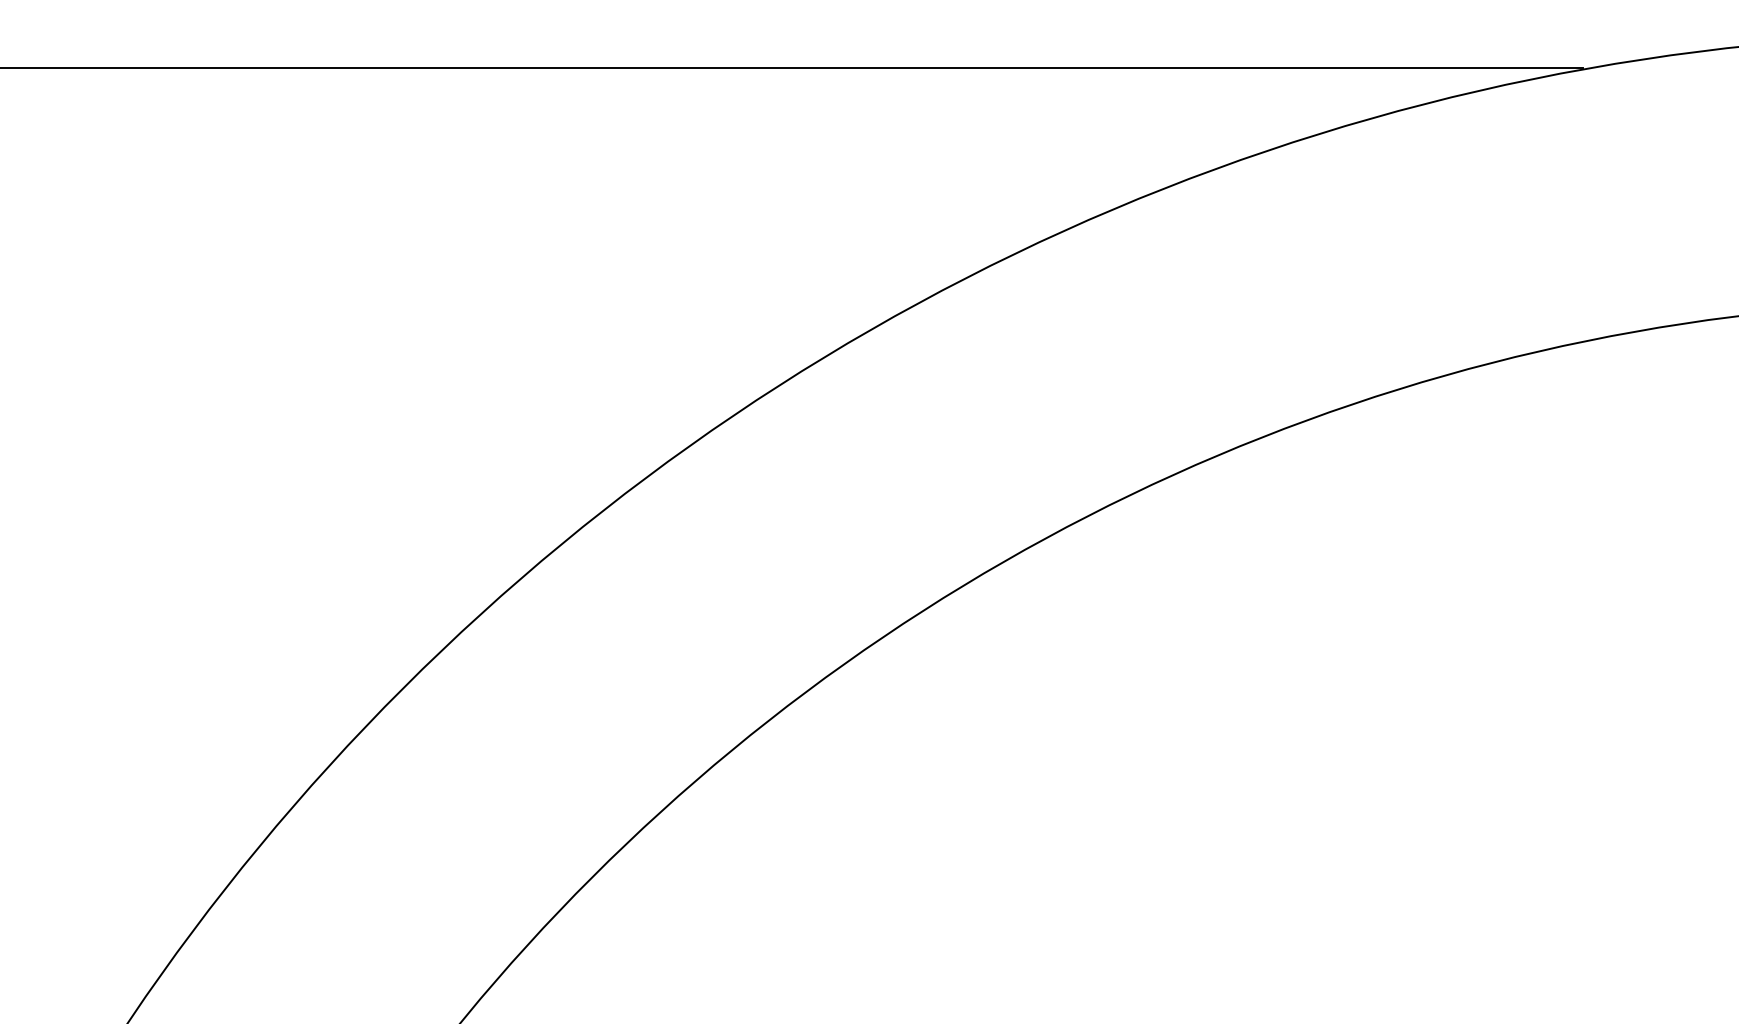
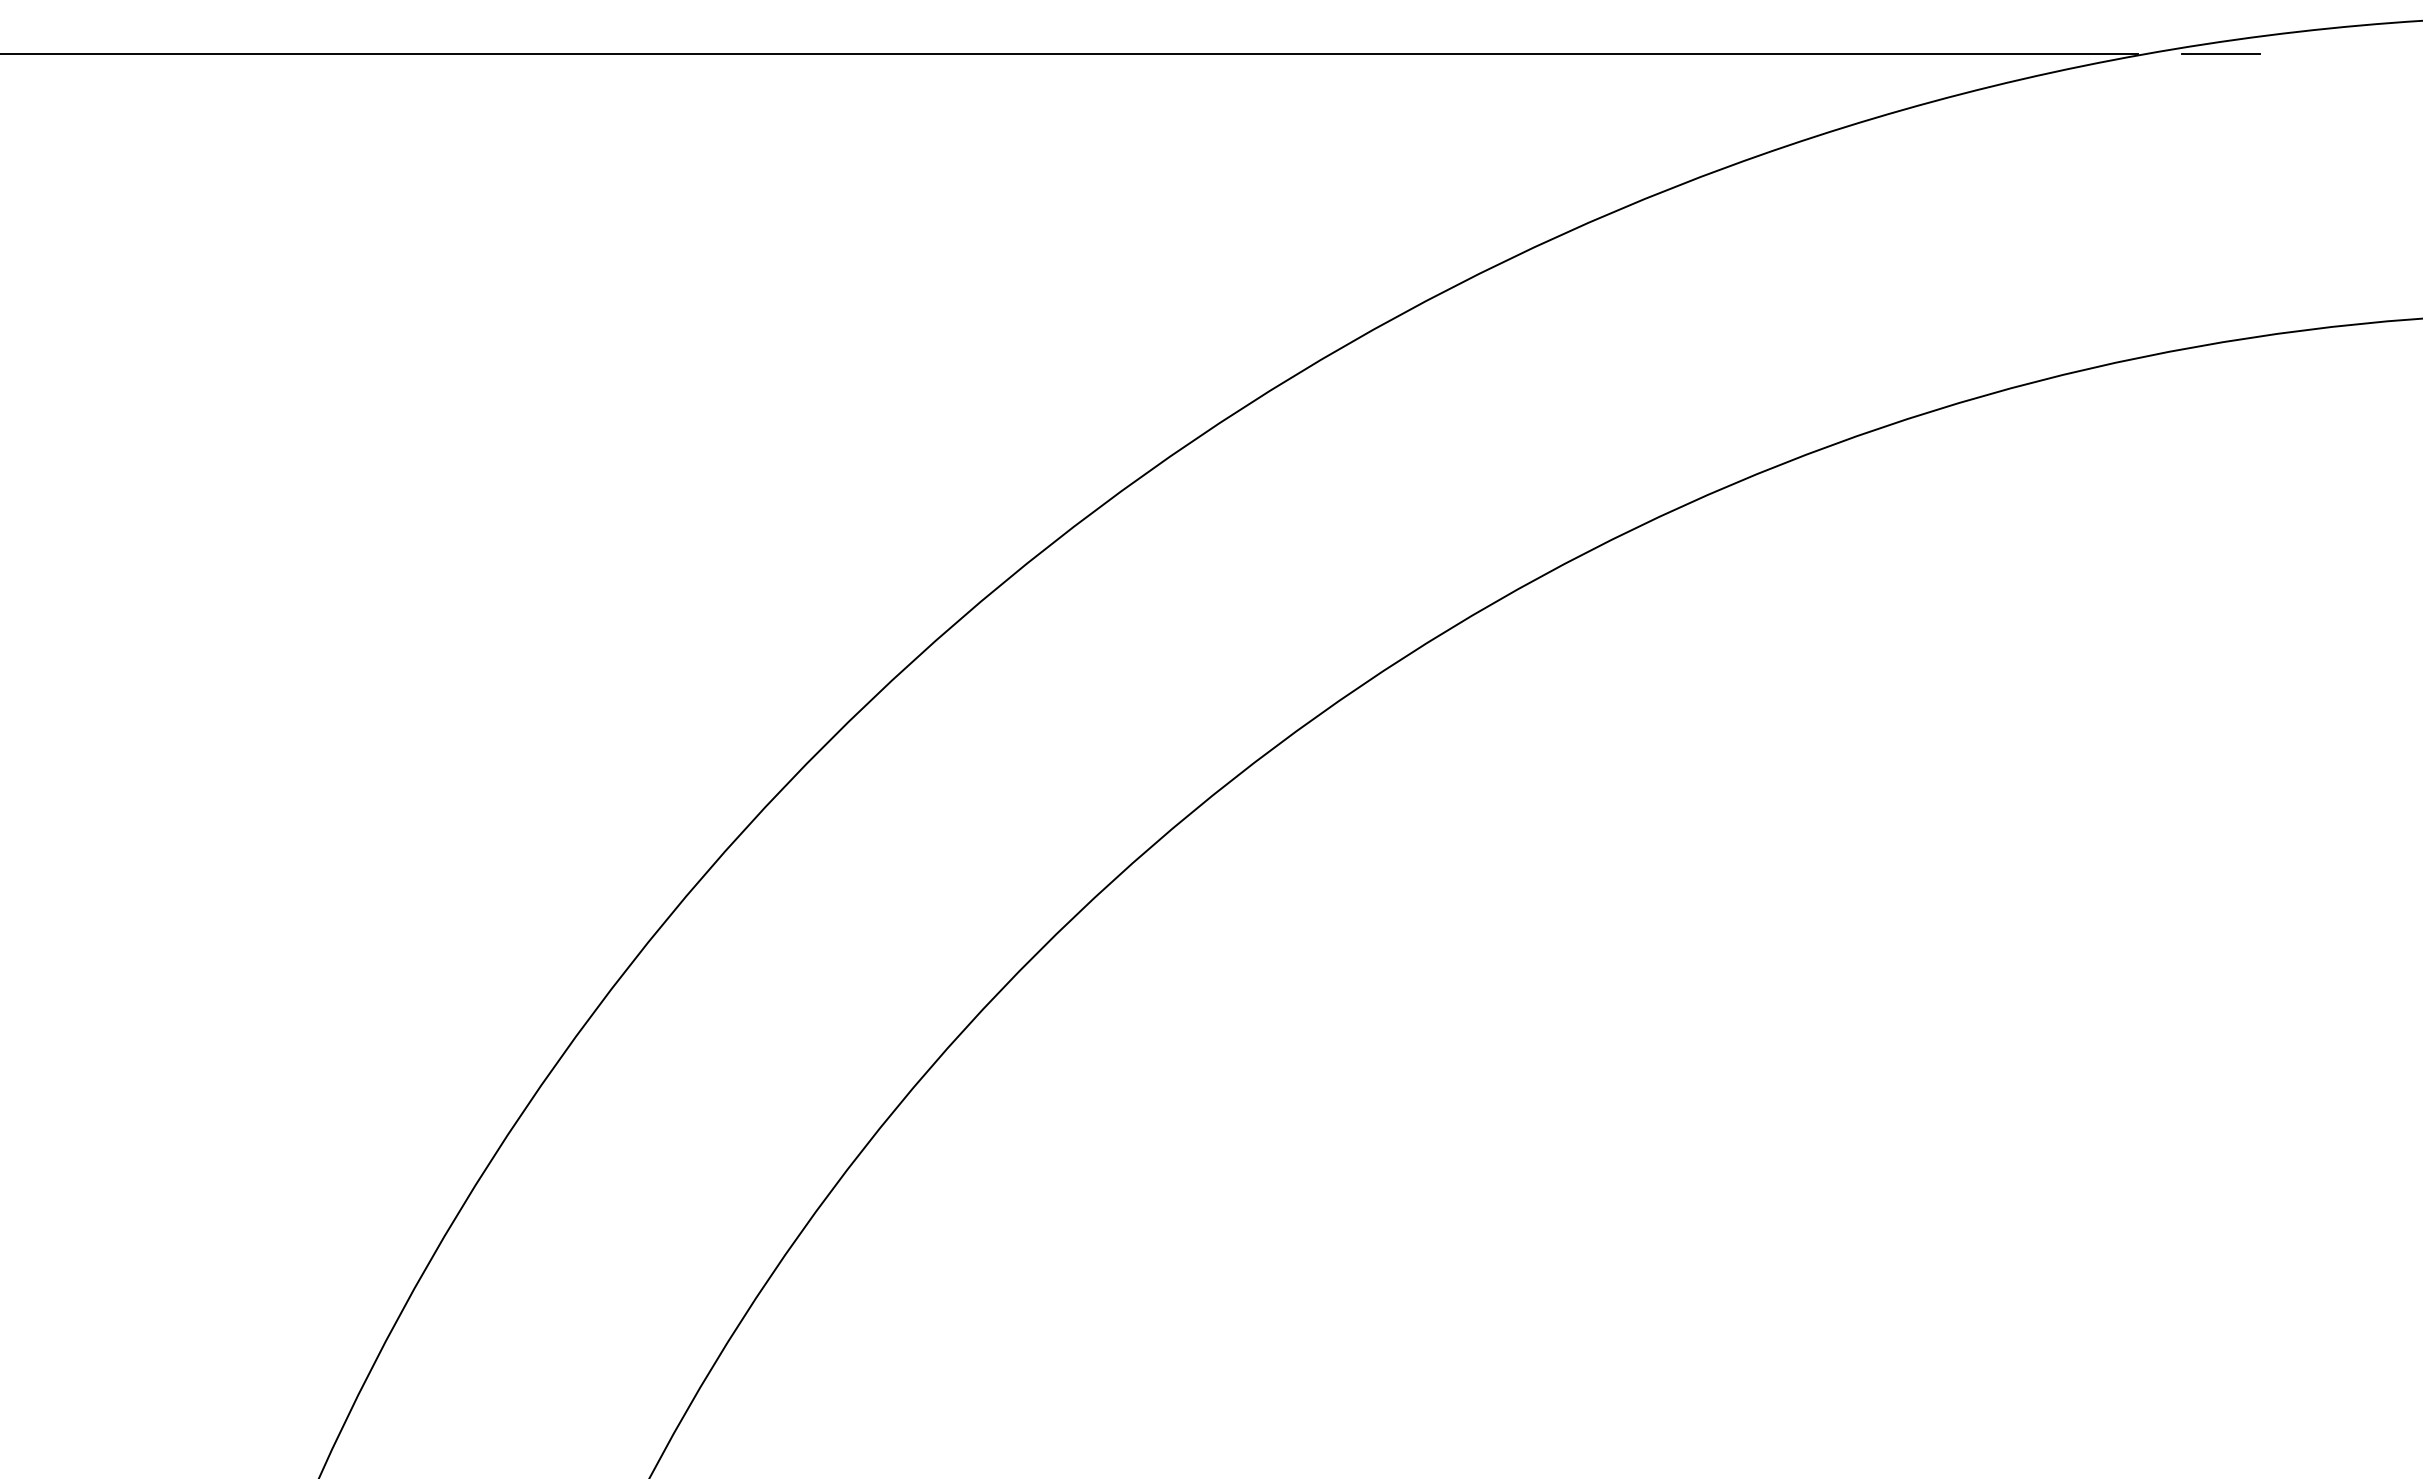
line: (1657, 67) -> (2220, 53), added

